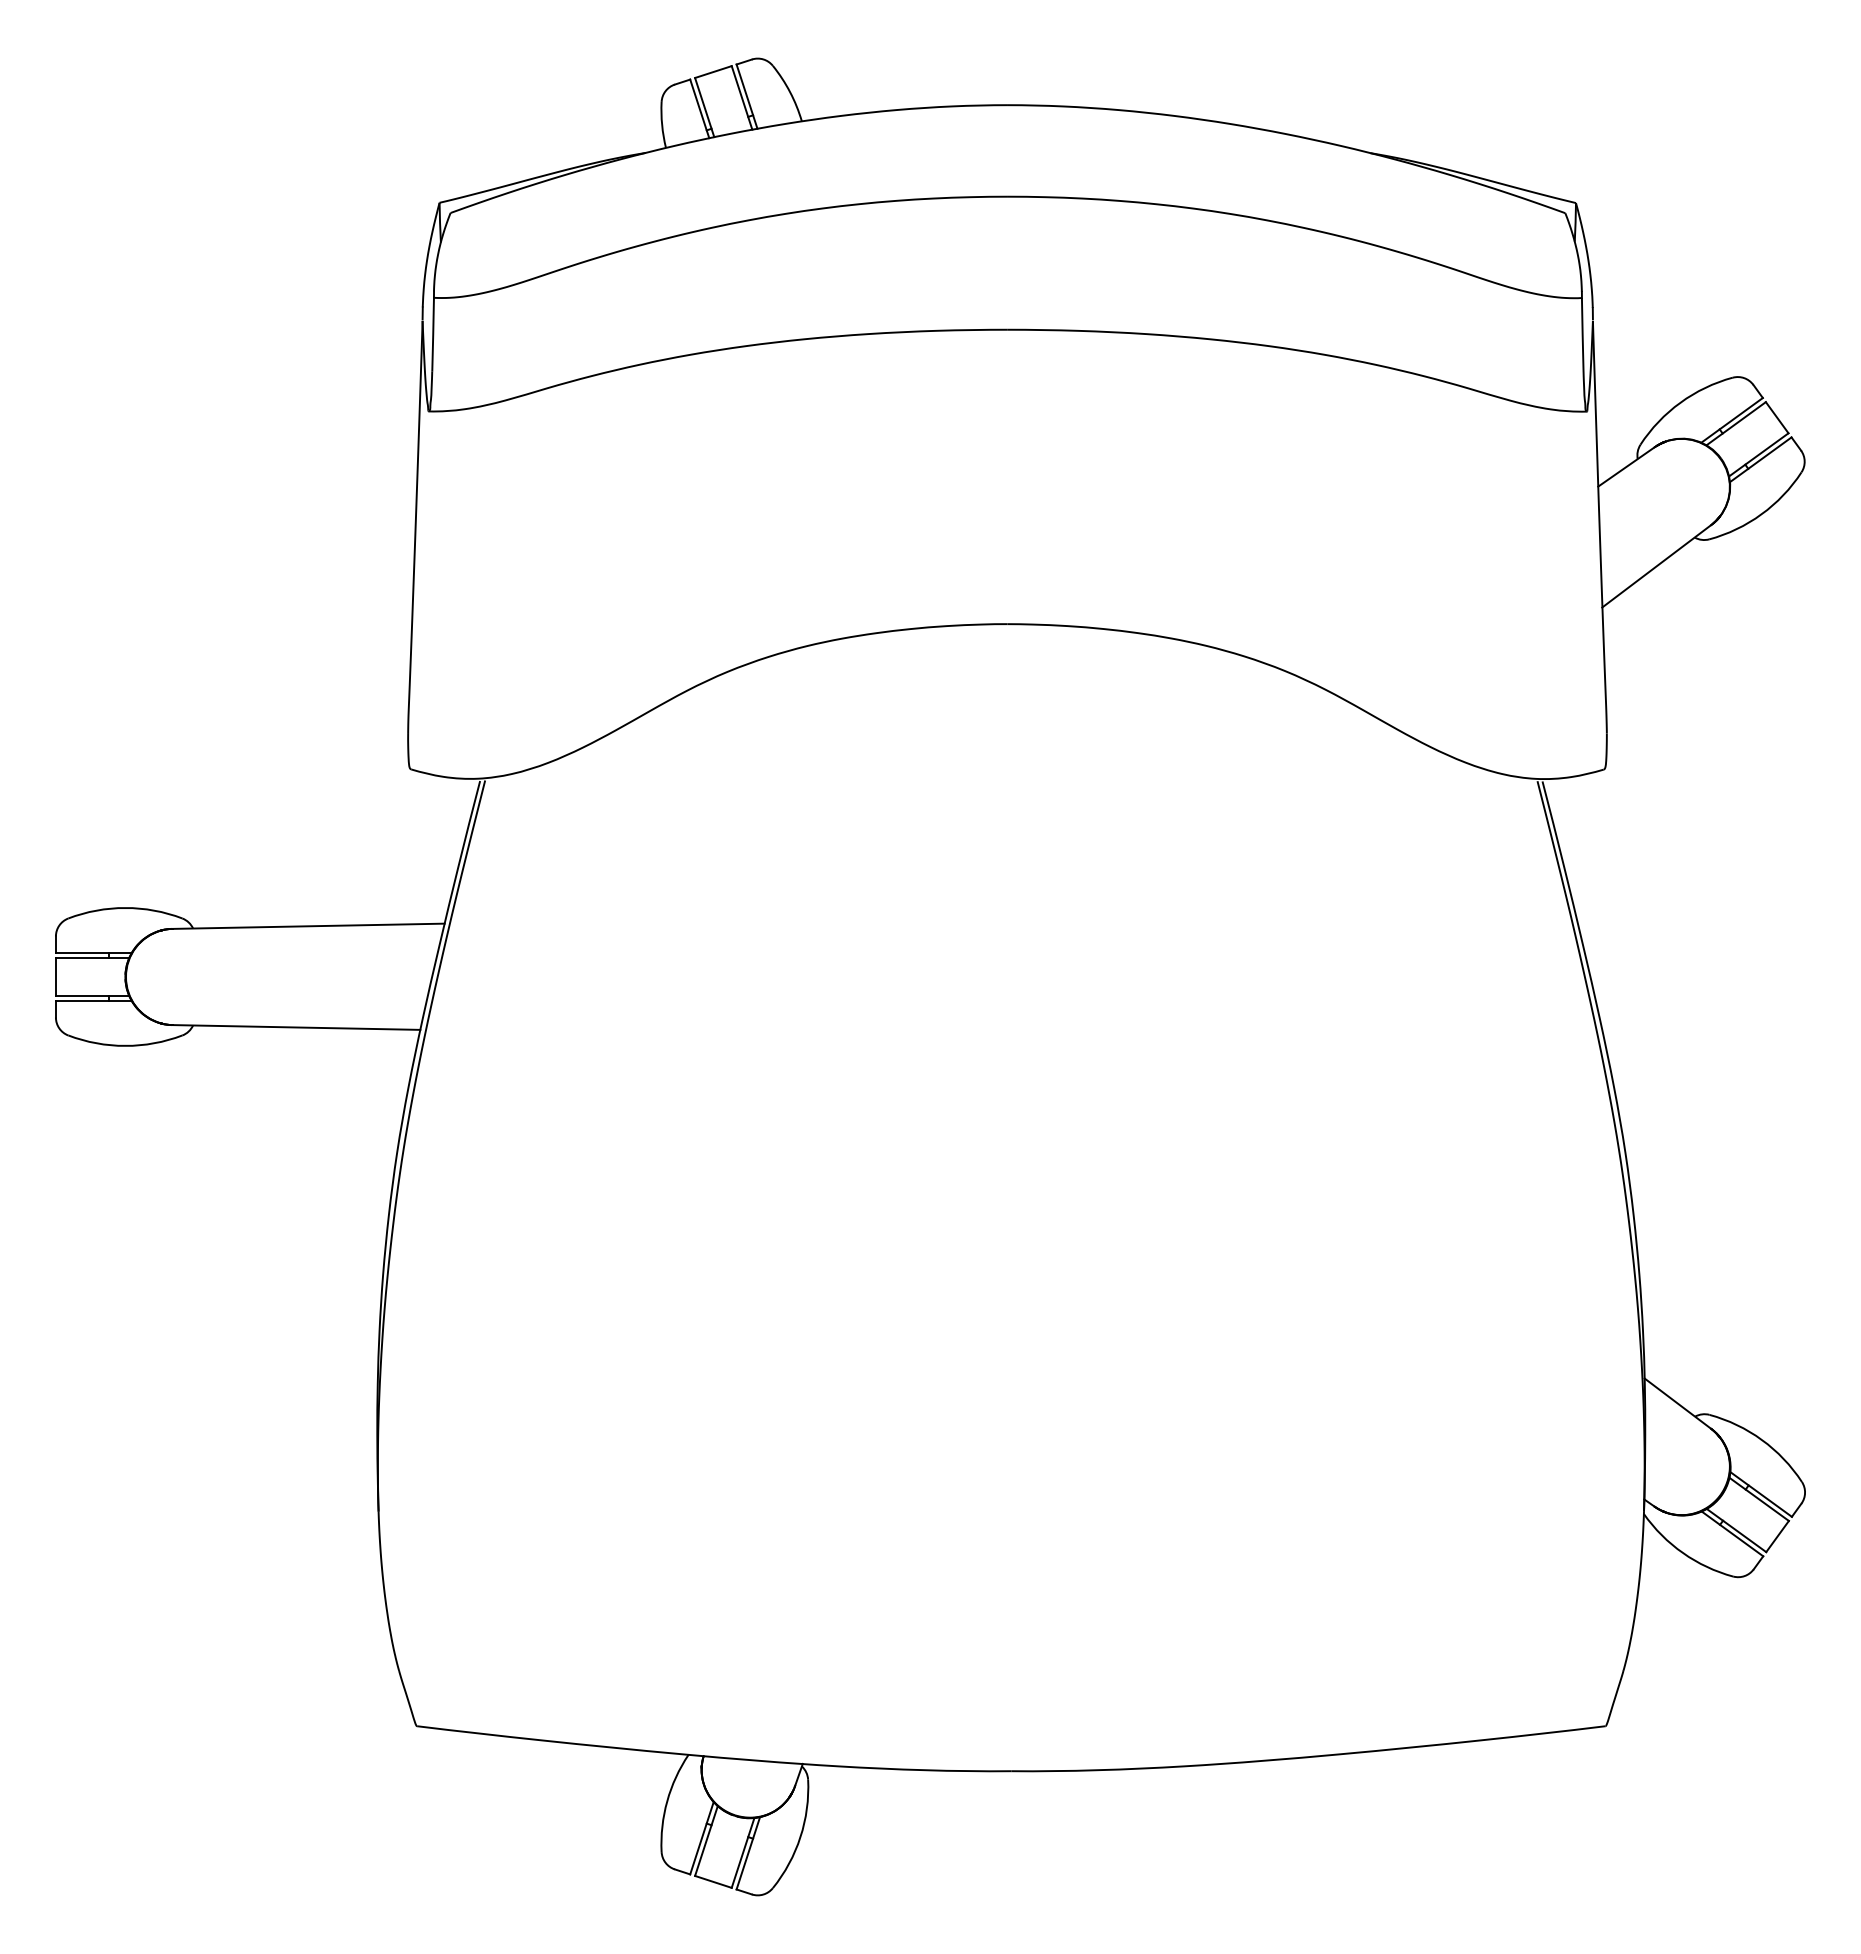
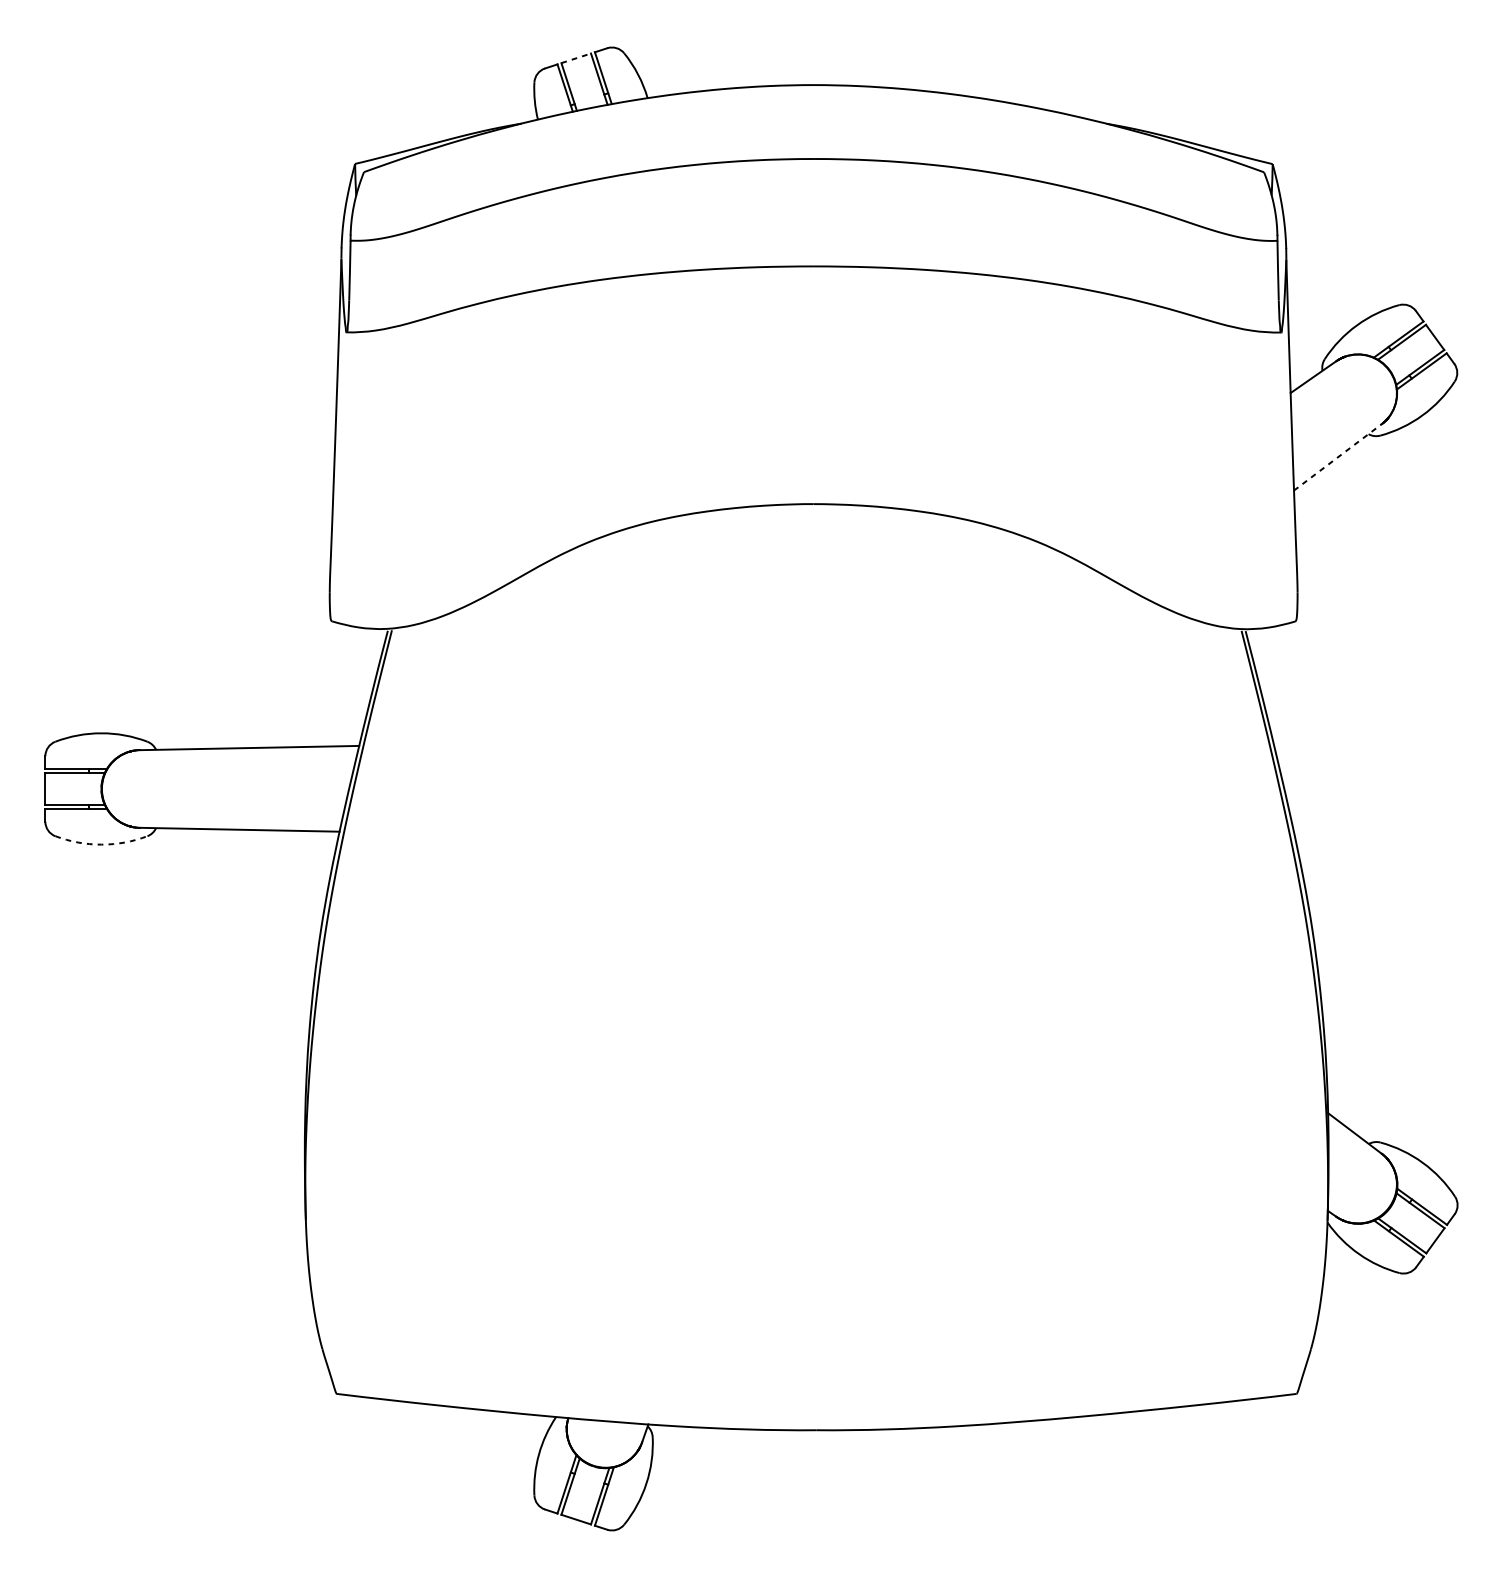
line: (713, 71) -> (576, 57), solid -> dashed
line: (1657, 566) -> (1338, 457), solid -> dashed
arc: (125, 1045) -> (101, 844), solid -> dashed

